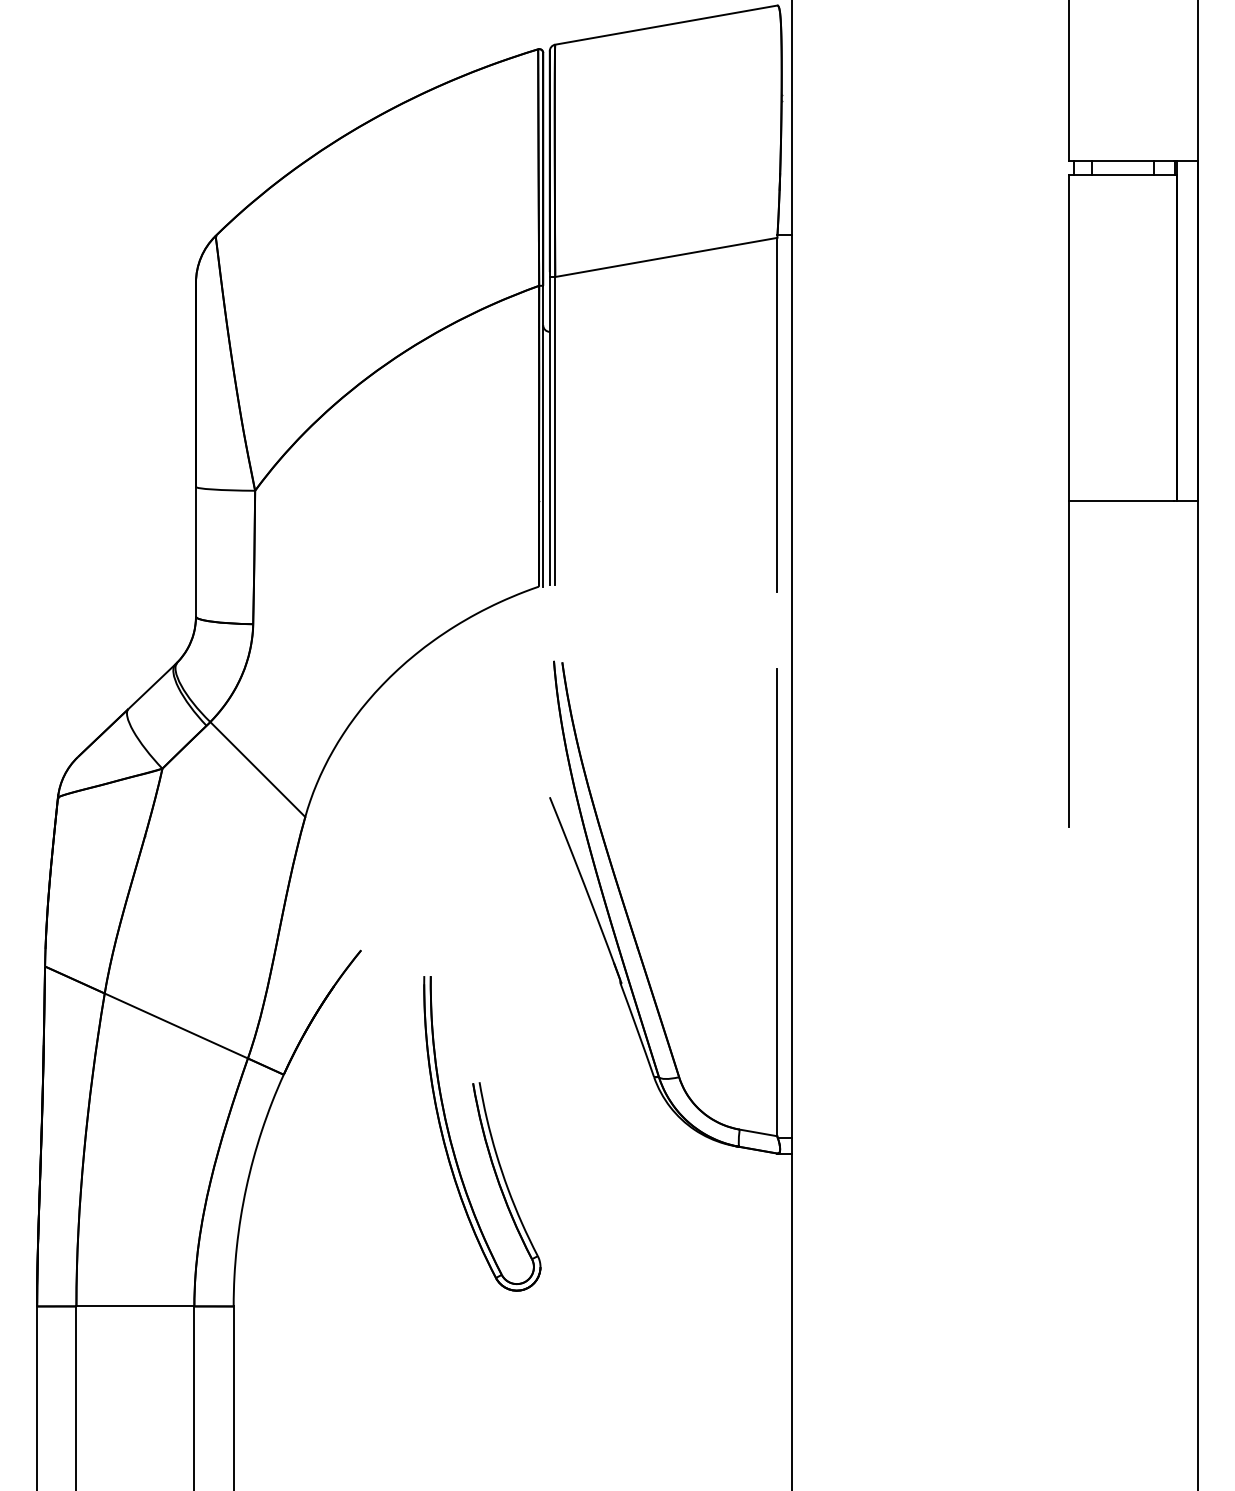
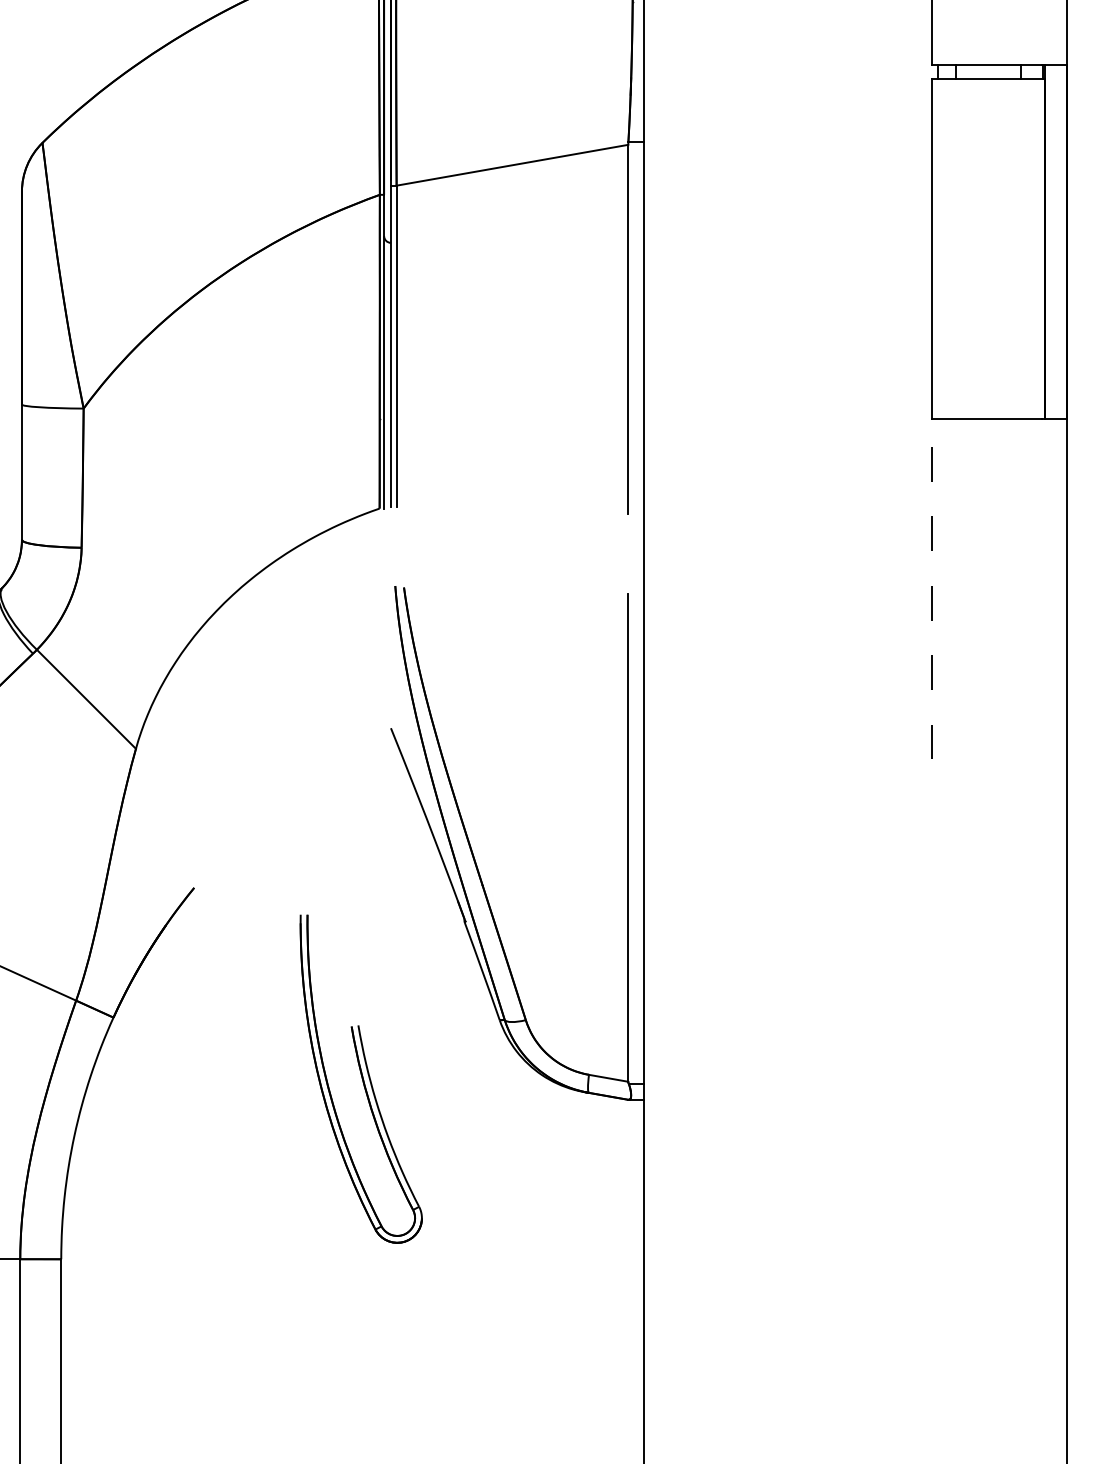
line: (1068, 663) -> (931, 588), solid -> dashed
part: (482, 1133) -> (361, 1078), moved

